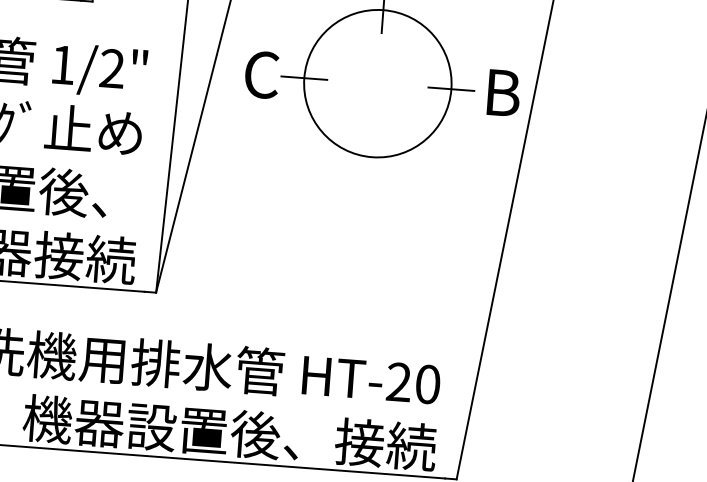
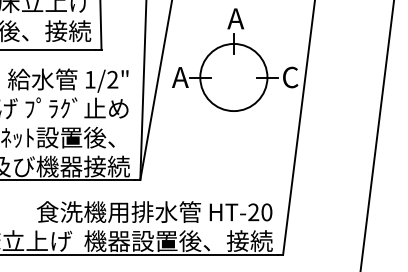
text: (260, 74) -> (180, 77), C -> A
text: (501, 92) -> (290, 77), B -> C

